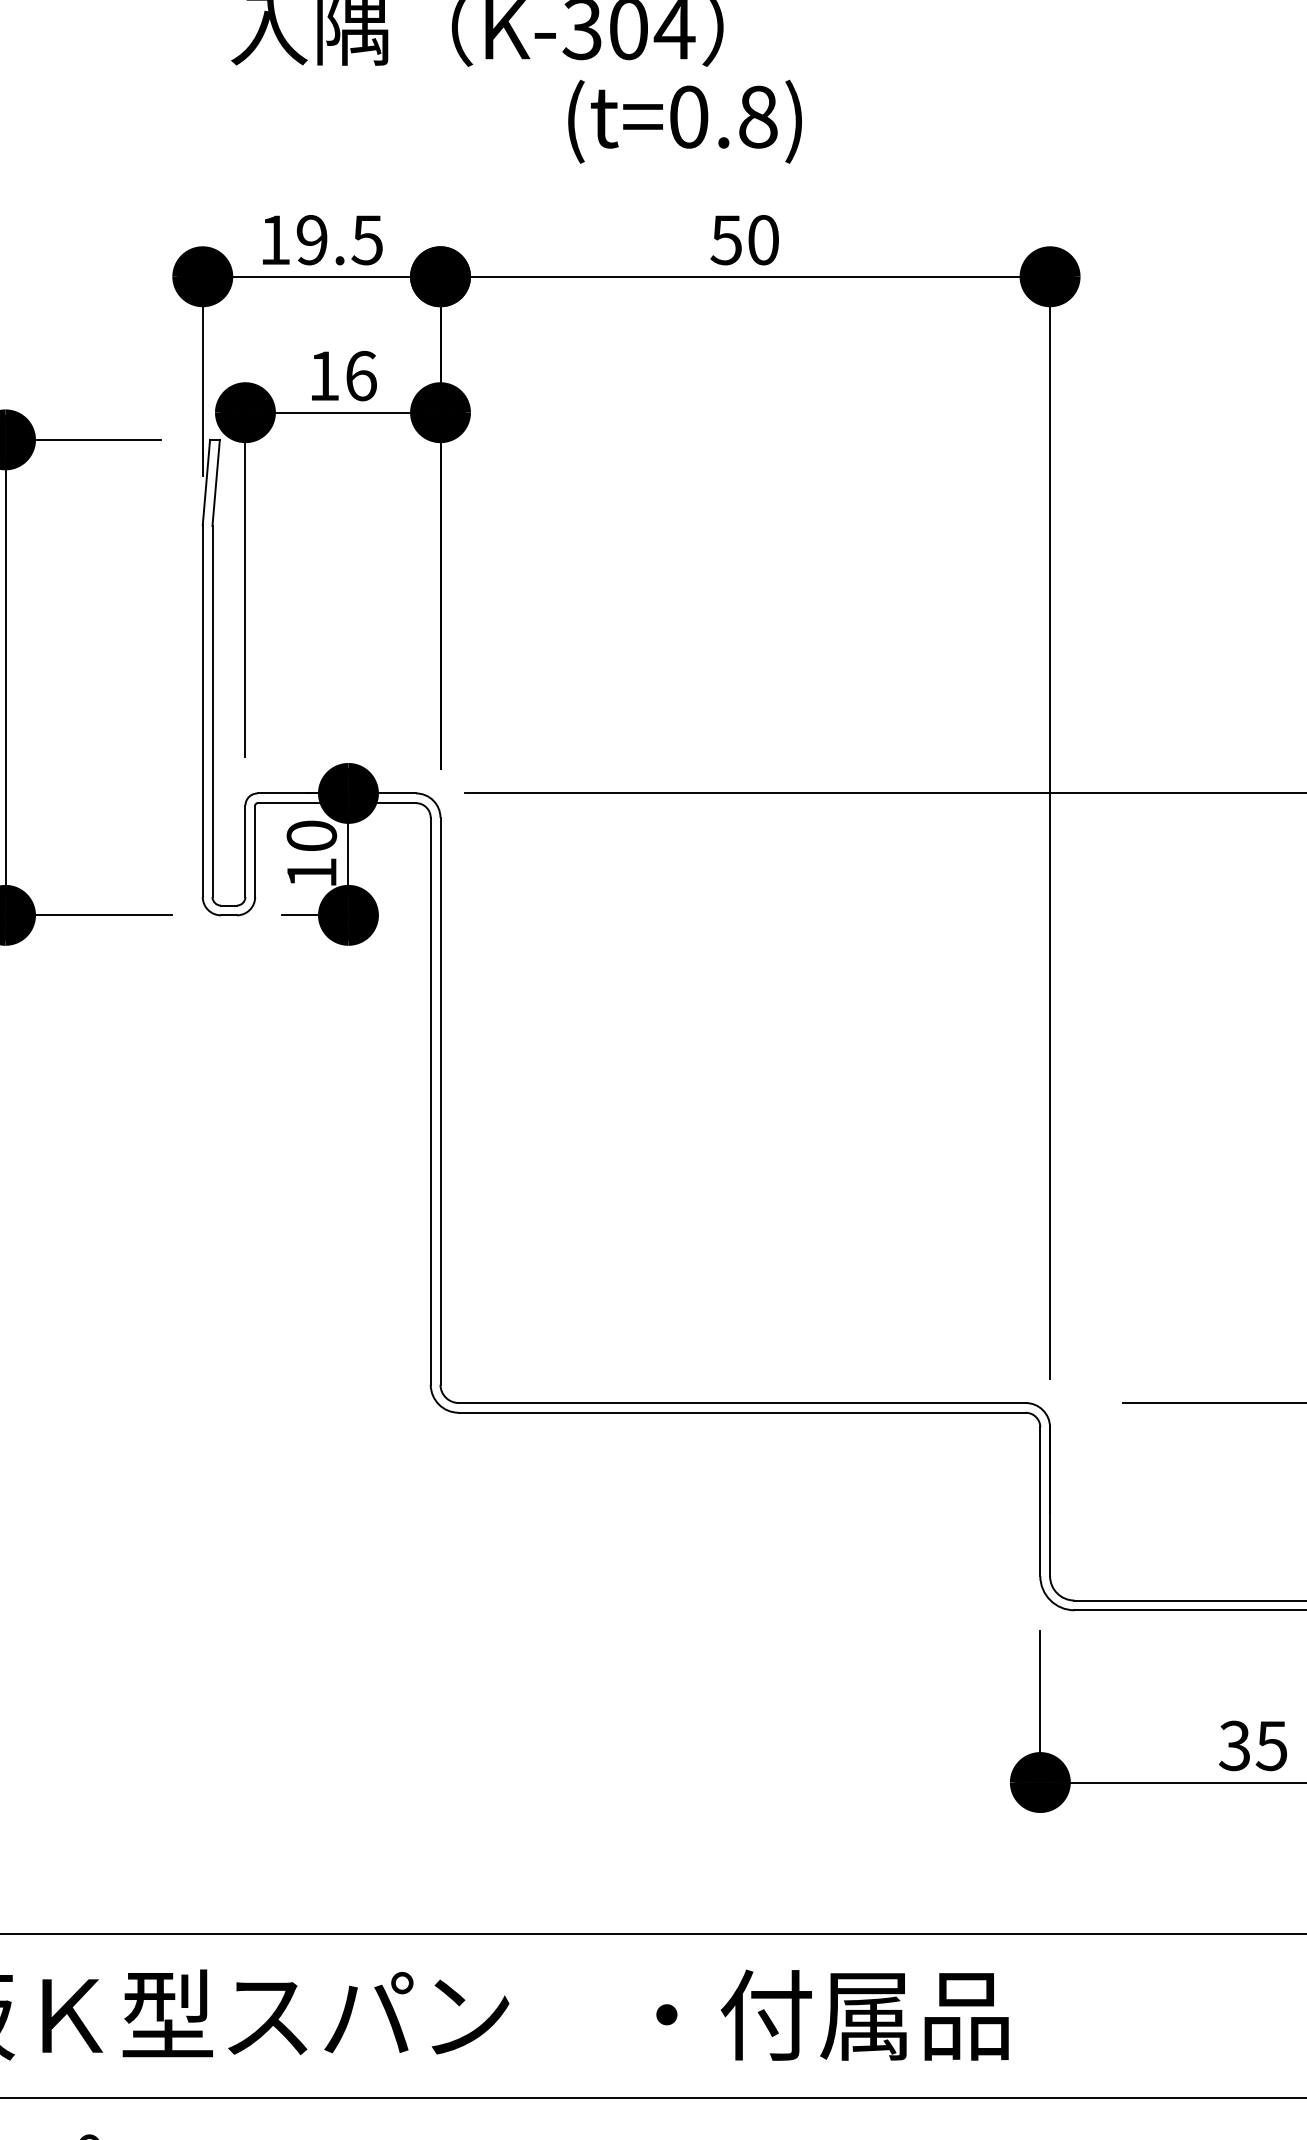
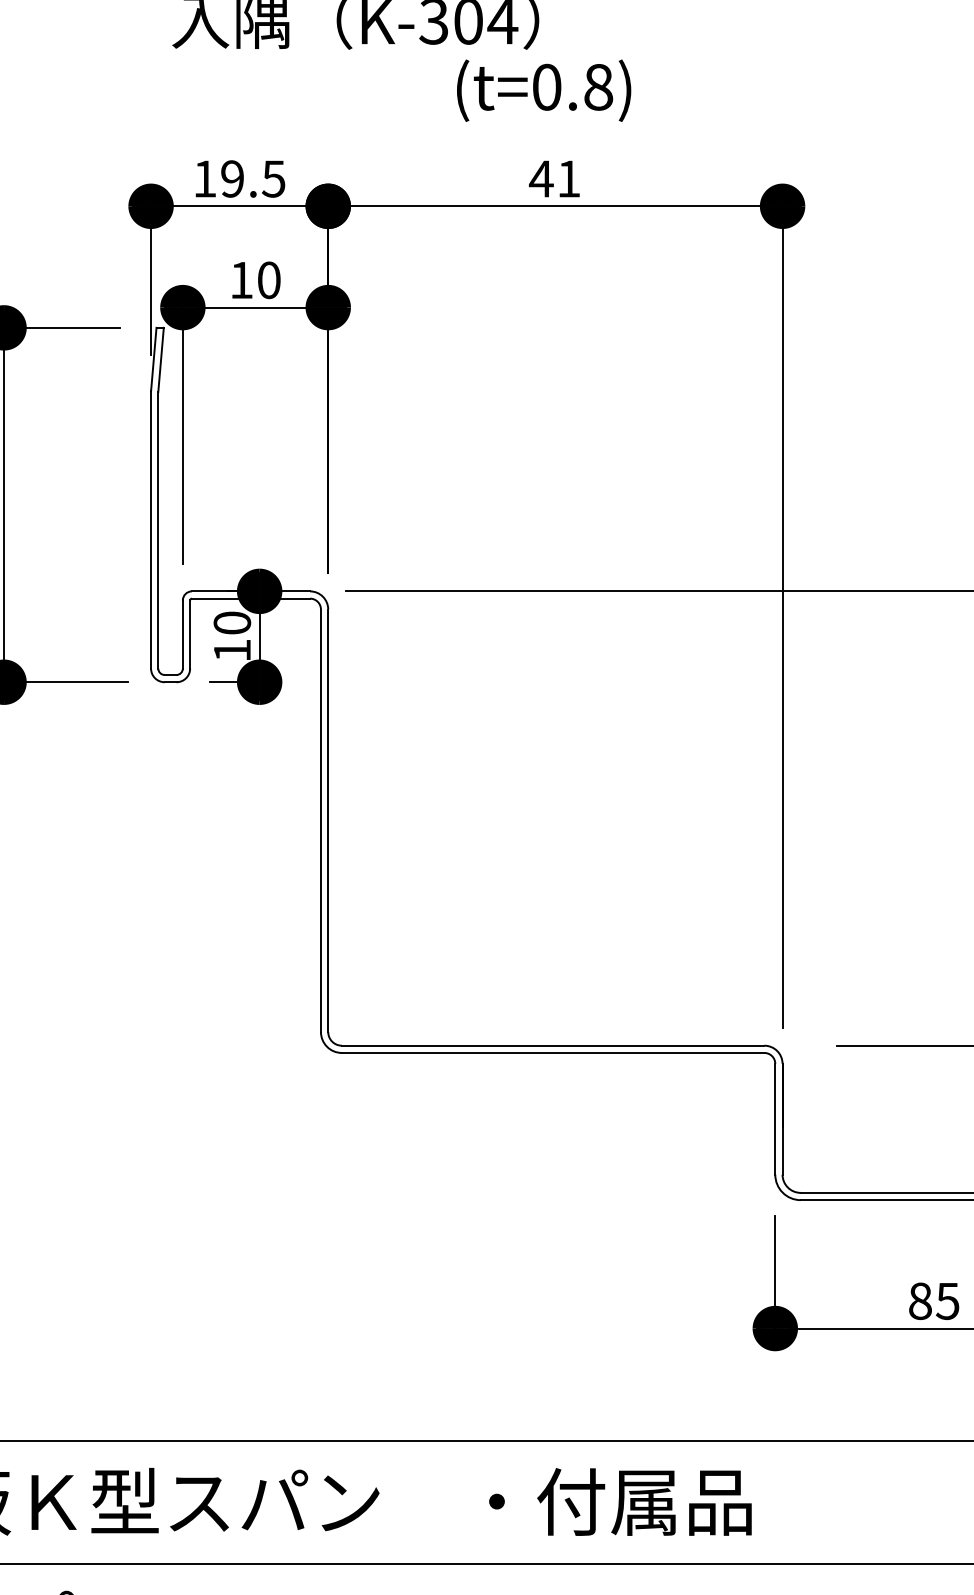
text: (684, 121) -> (543, 90), moved
text: (743, 240) -> (554, 179), 50 -> 41
text: (361, 375) -> (269, 279), 16 -> 10
text: (1234, 1745) -> (920, 1300), 35 -> 85

